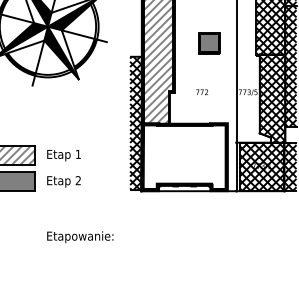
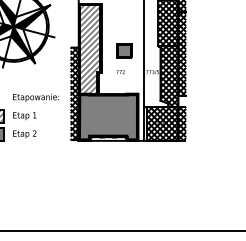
part: (209, 42) -> (124, 50), moved
fill: (184, 157) -> (108, 117), added
text: (79, 236) -> (35, 97), moved

